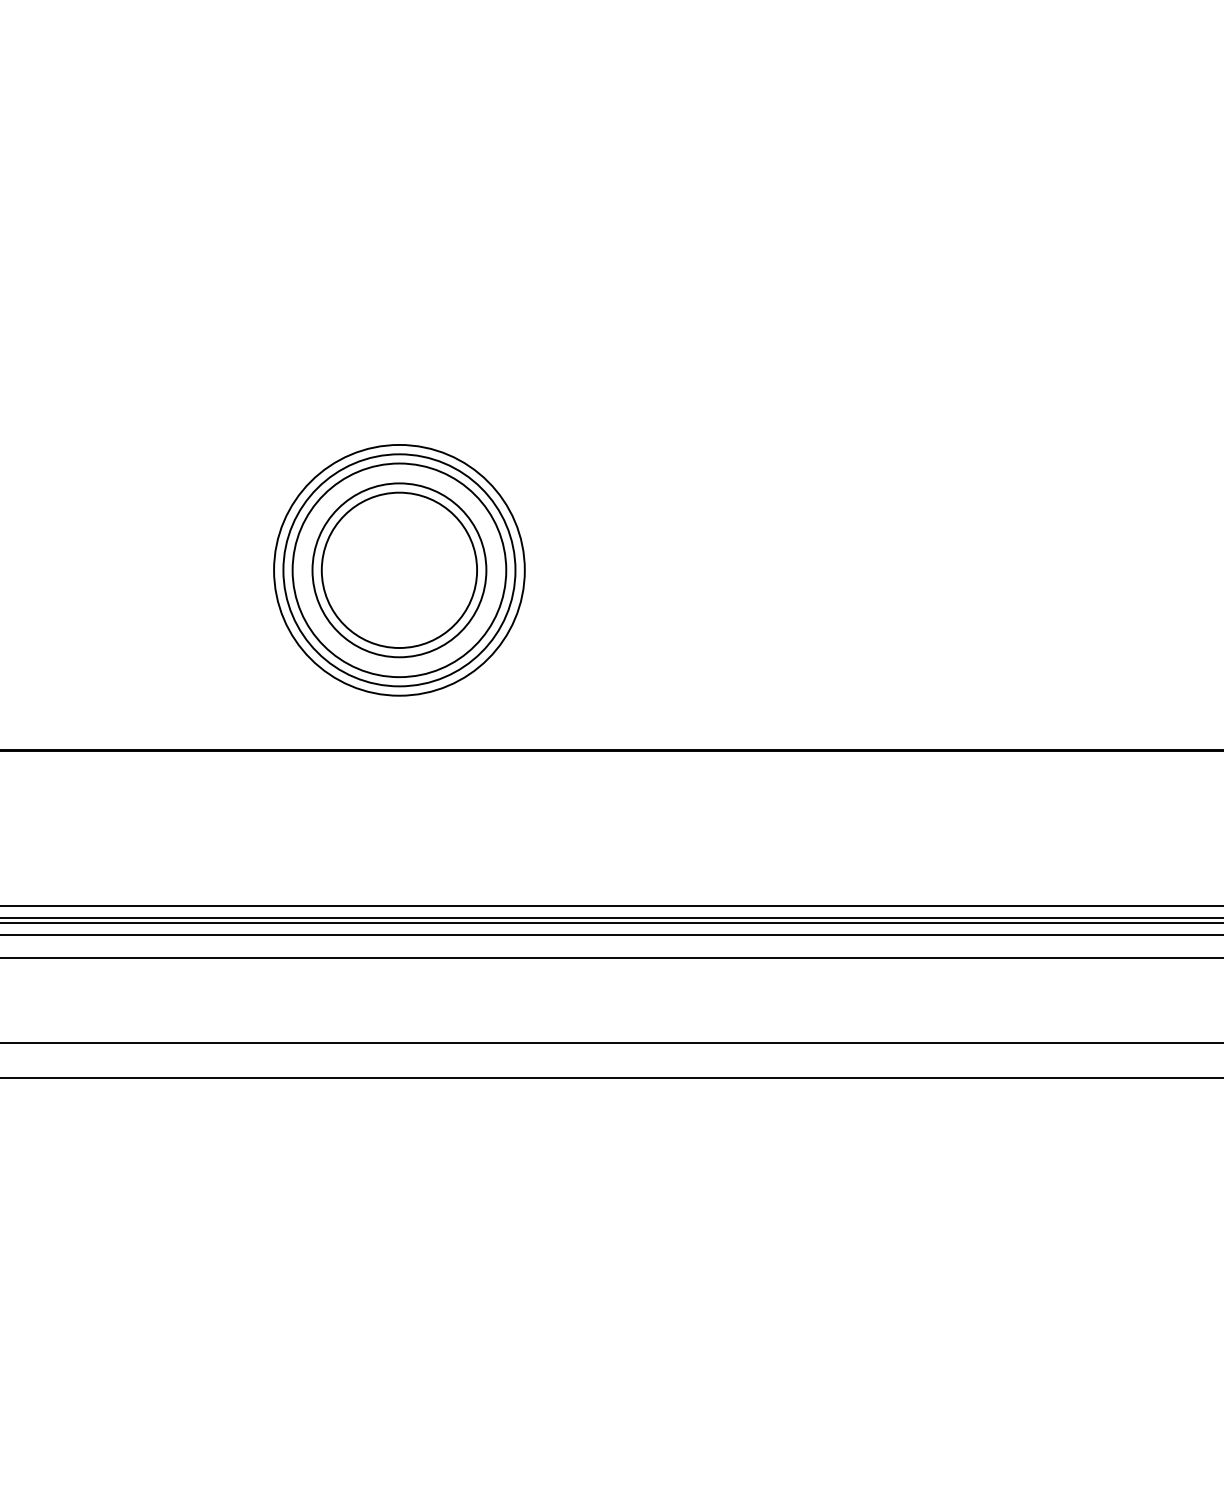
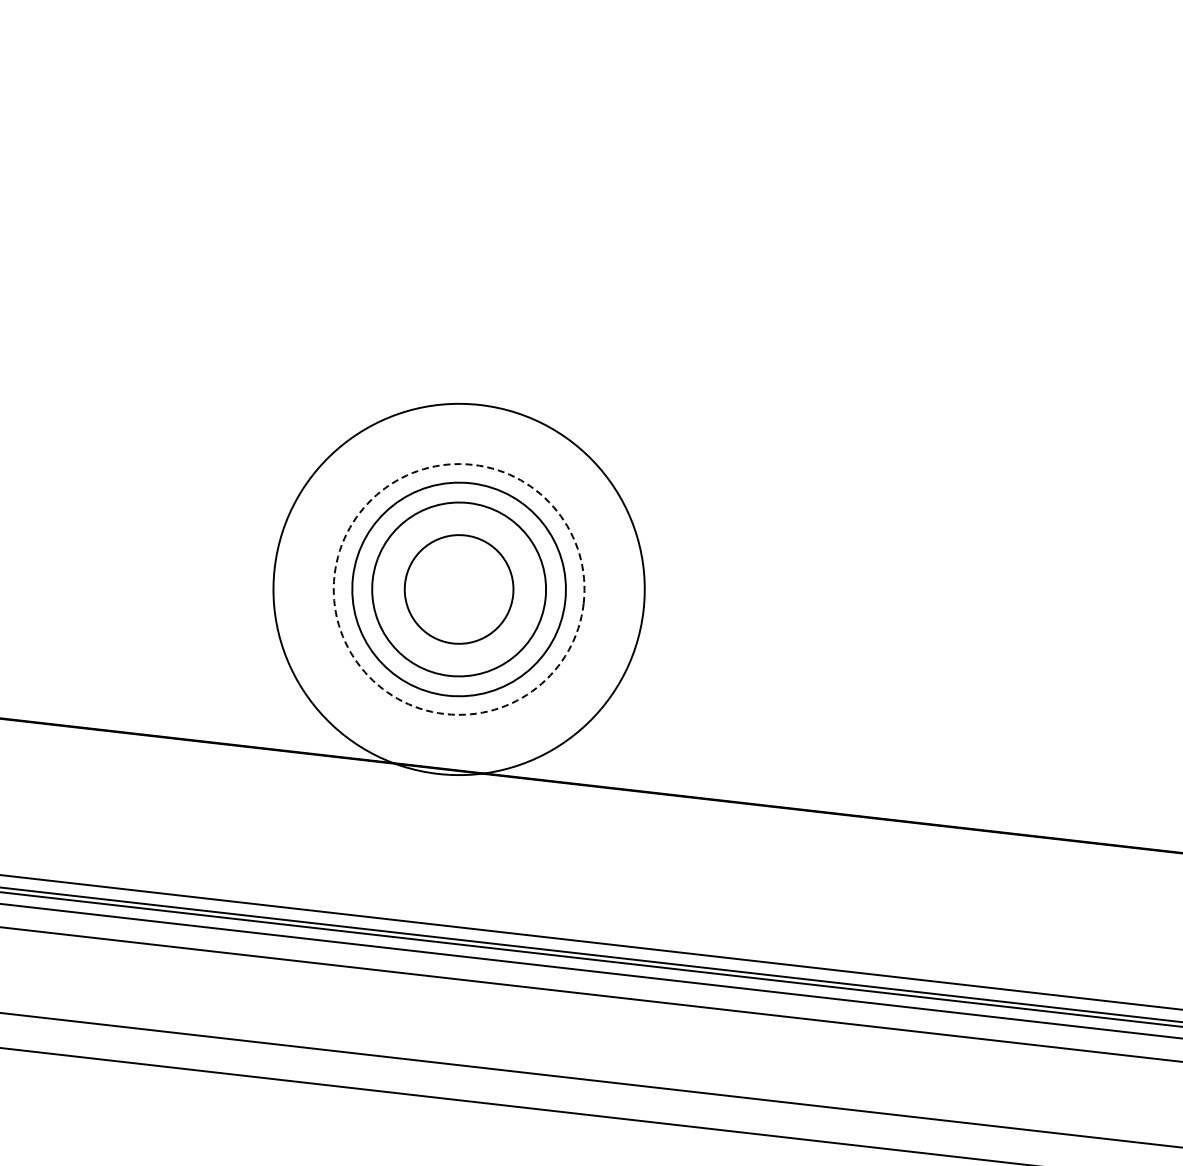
circle: (399, 569) -> (459, 588), solid -> dashed
circle: (399, 570) -> (459, 589), size x0.7
circle: (399, 570) -> (459, 589), size x1.6

